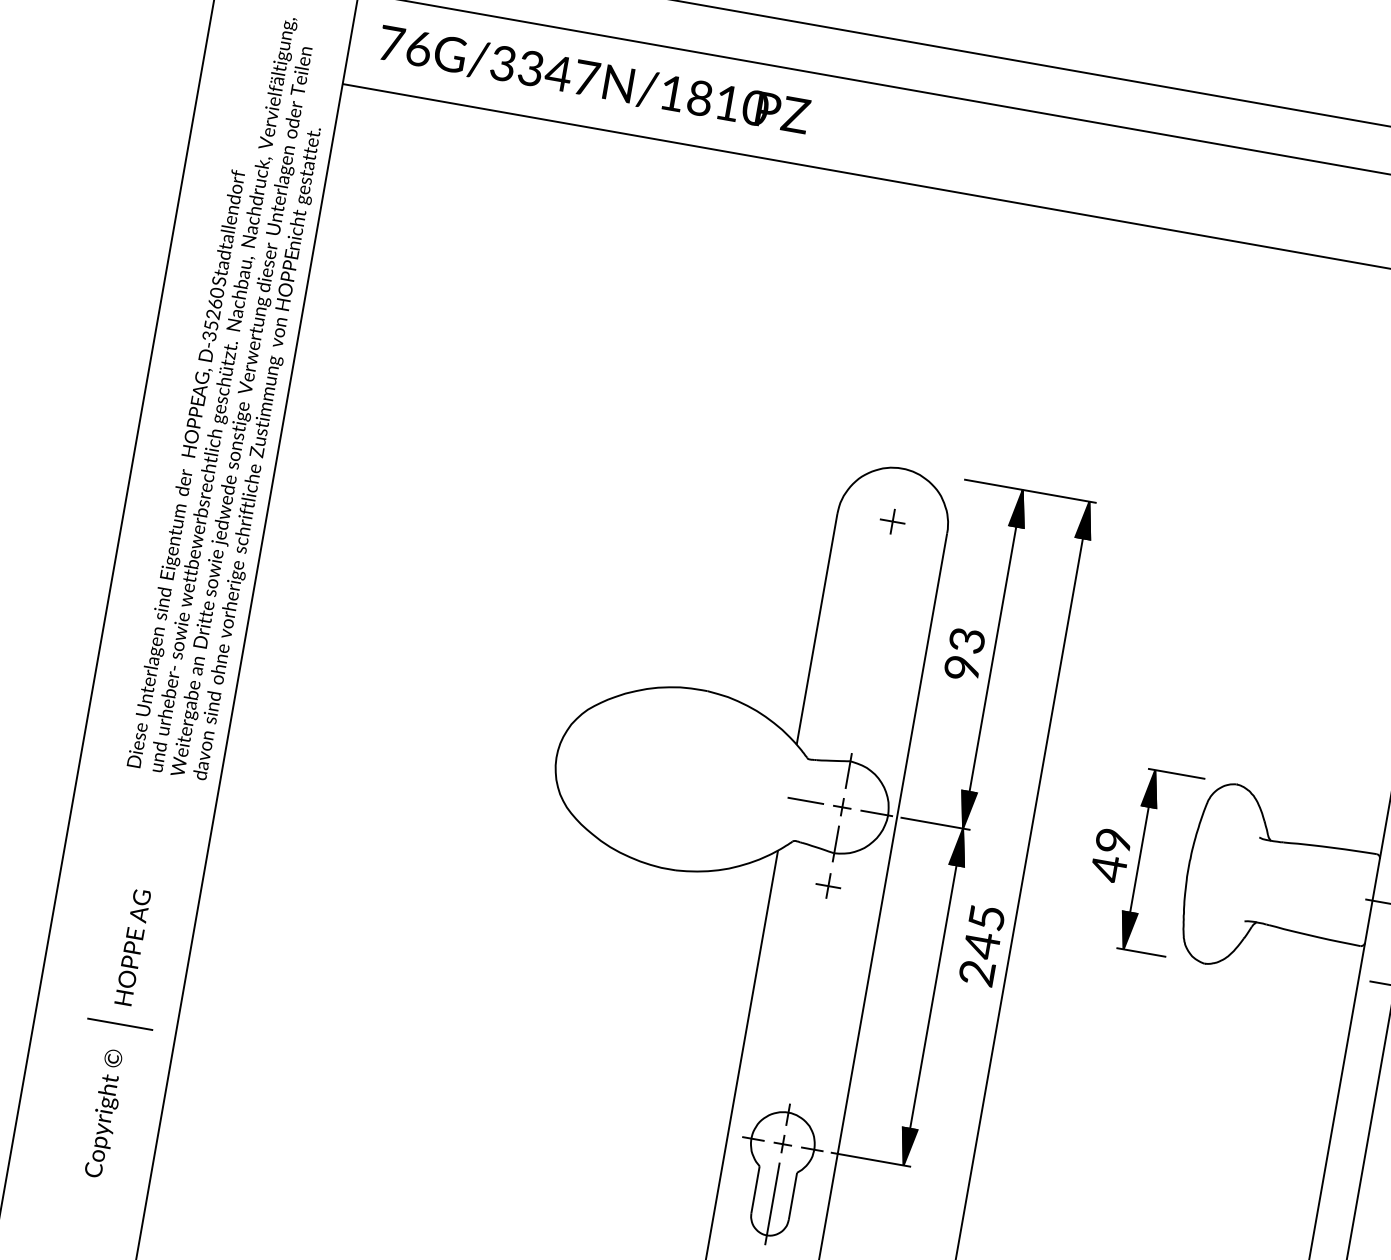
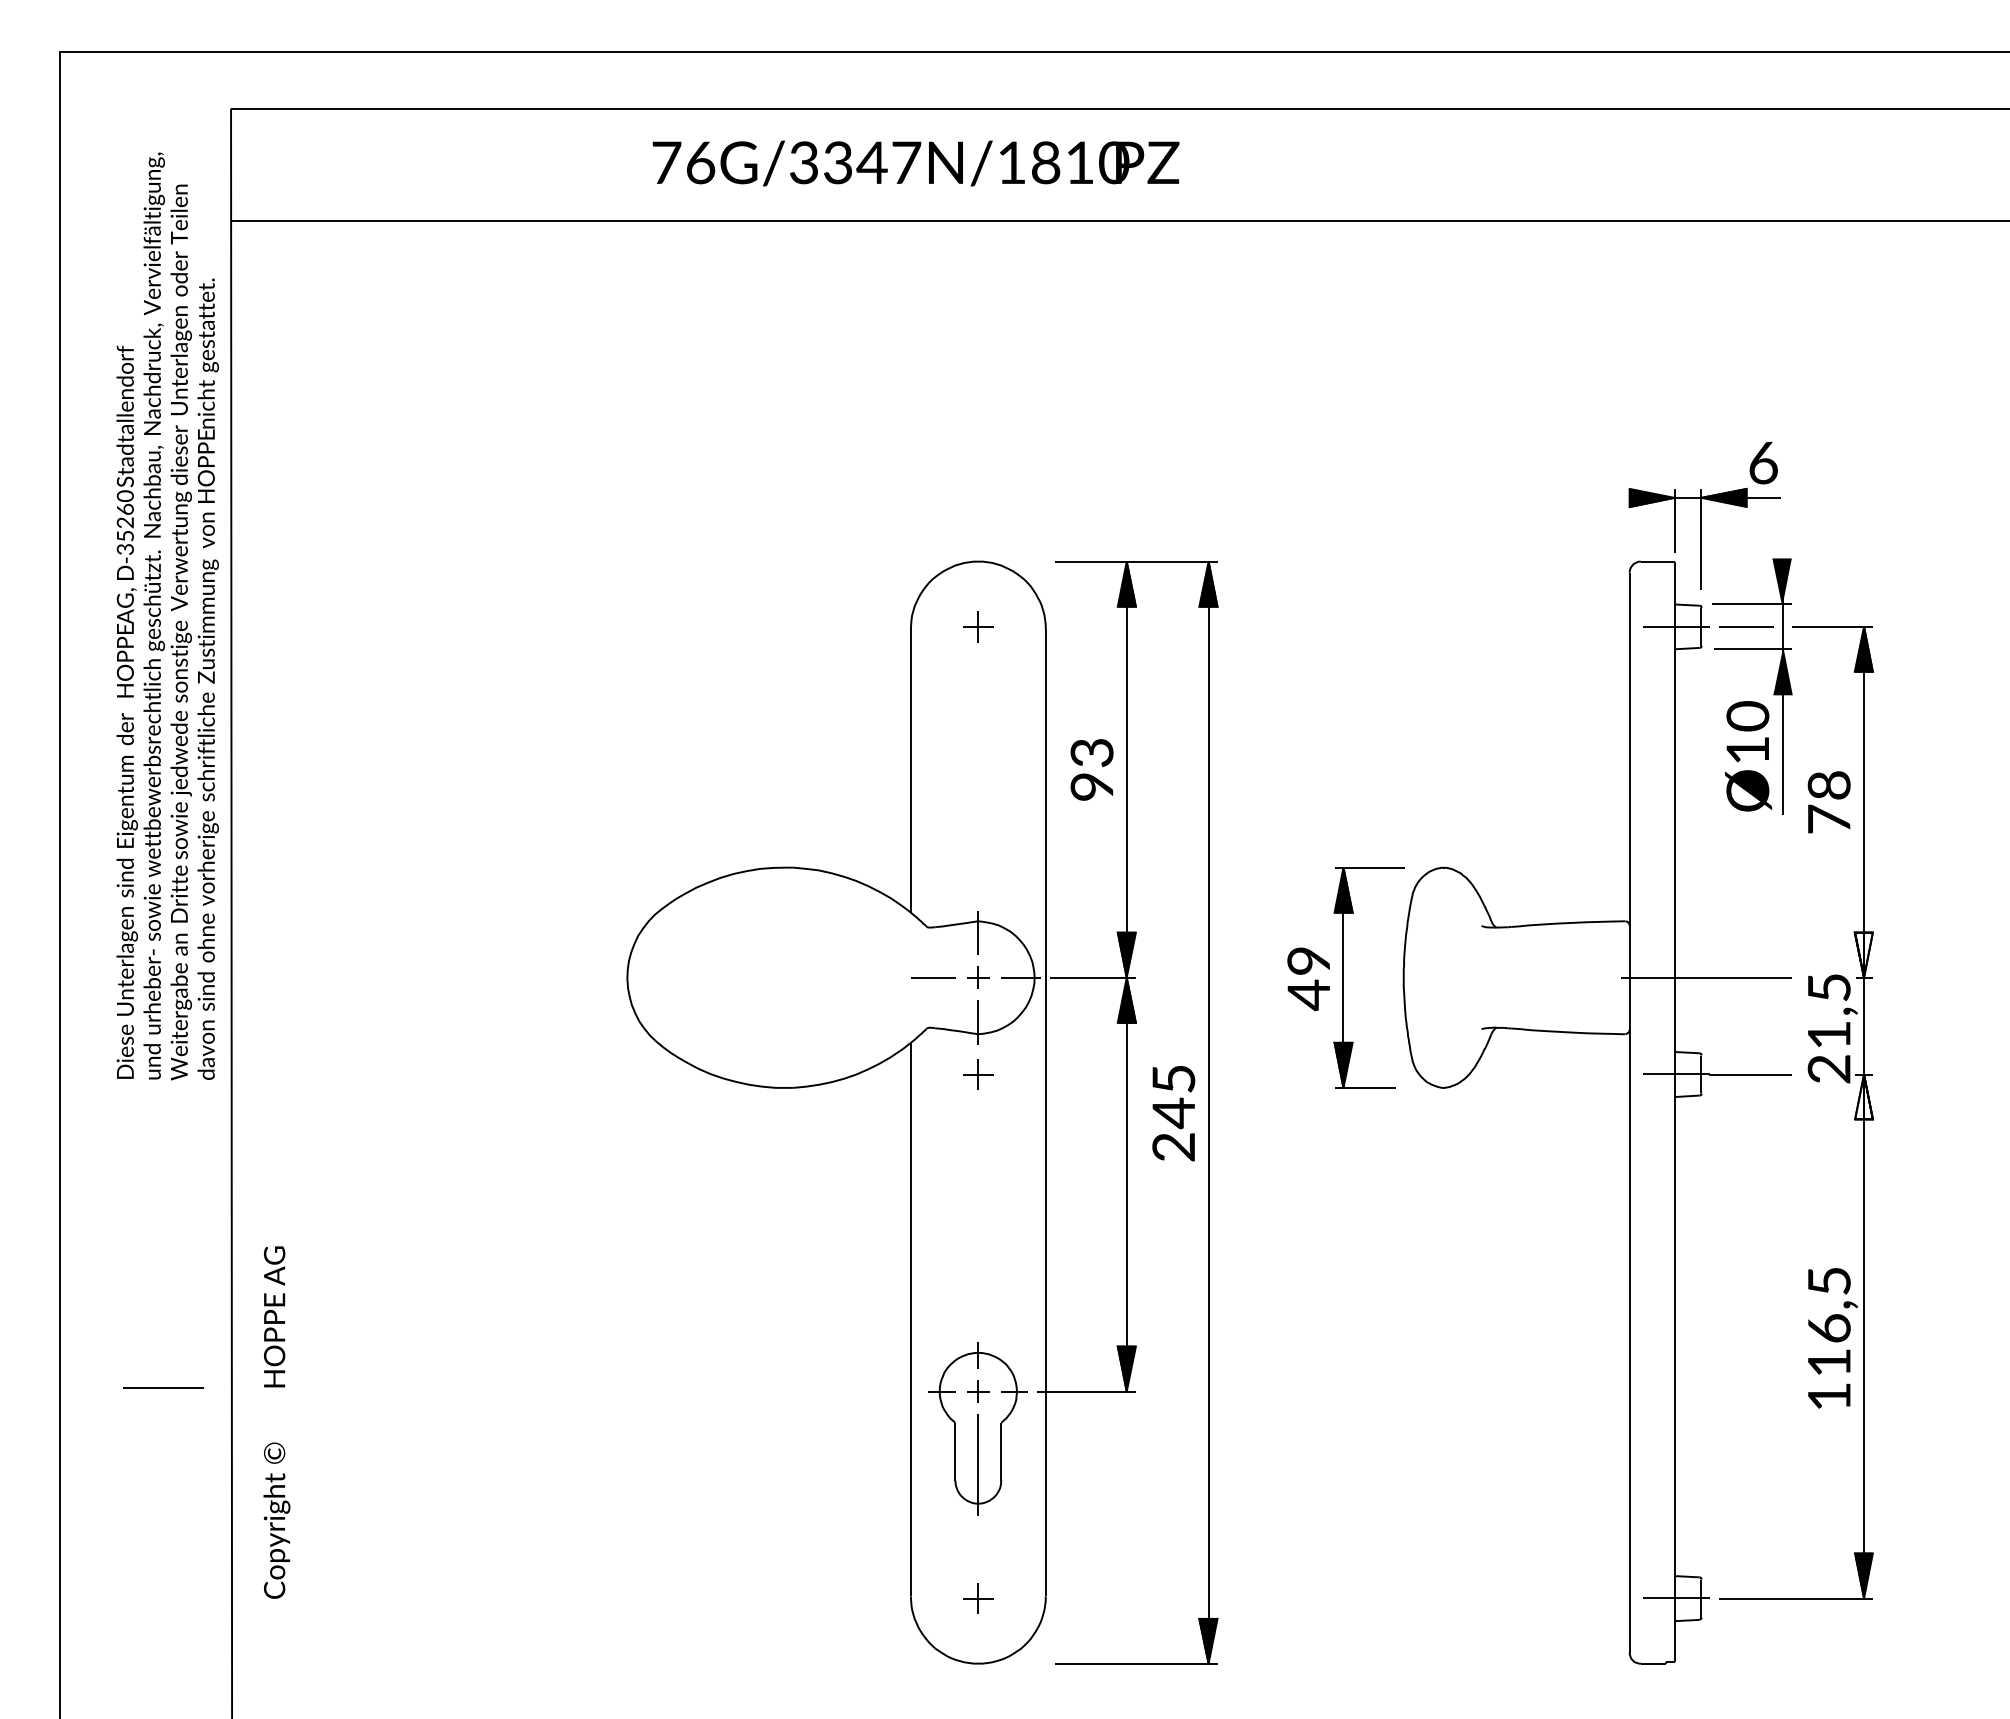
text: (593, 80) -> (915, 163), moved
text: (119, 1033) -> (276, 1422), moved

